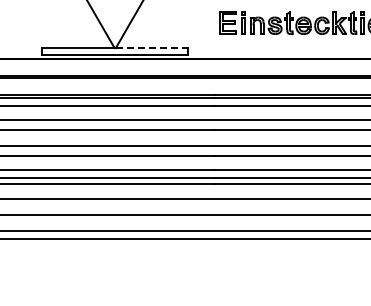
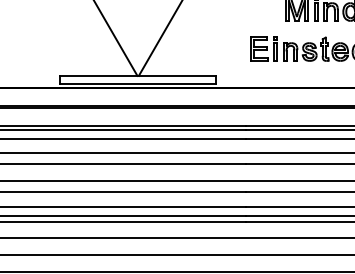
line: (152, 48) -> (178, 76), dashed -> solid

